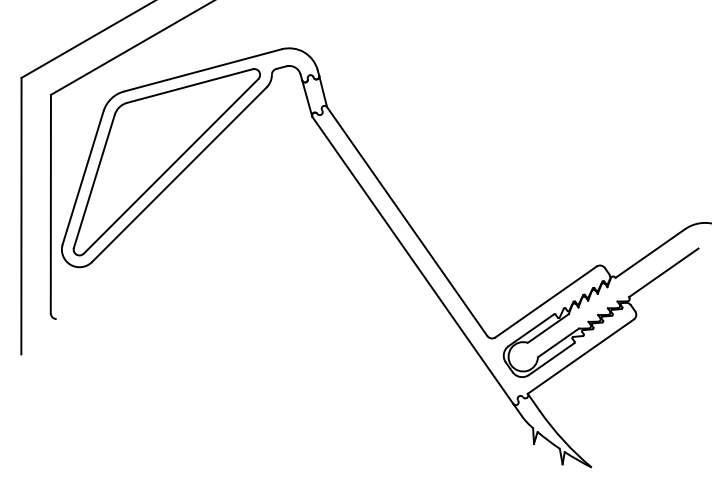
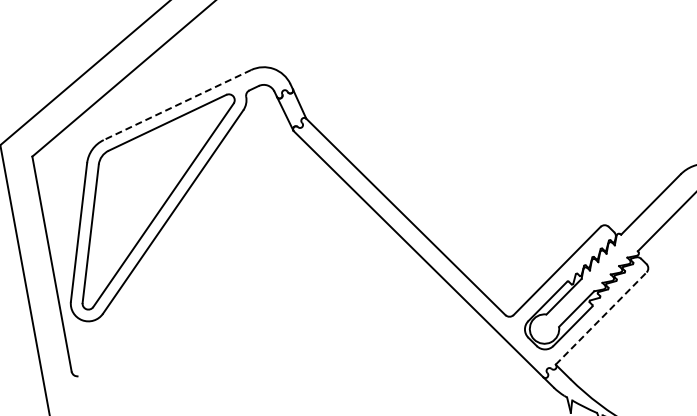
line: (202, 70) -> (177, 105), solid -> dashed
line: (580, 356) -> (600, 318), solid -> dashed

